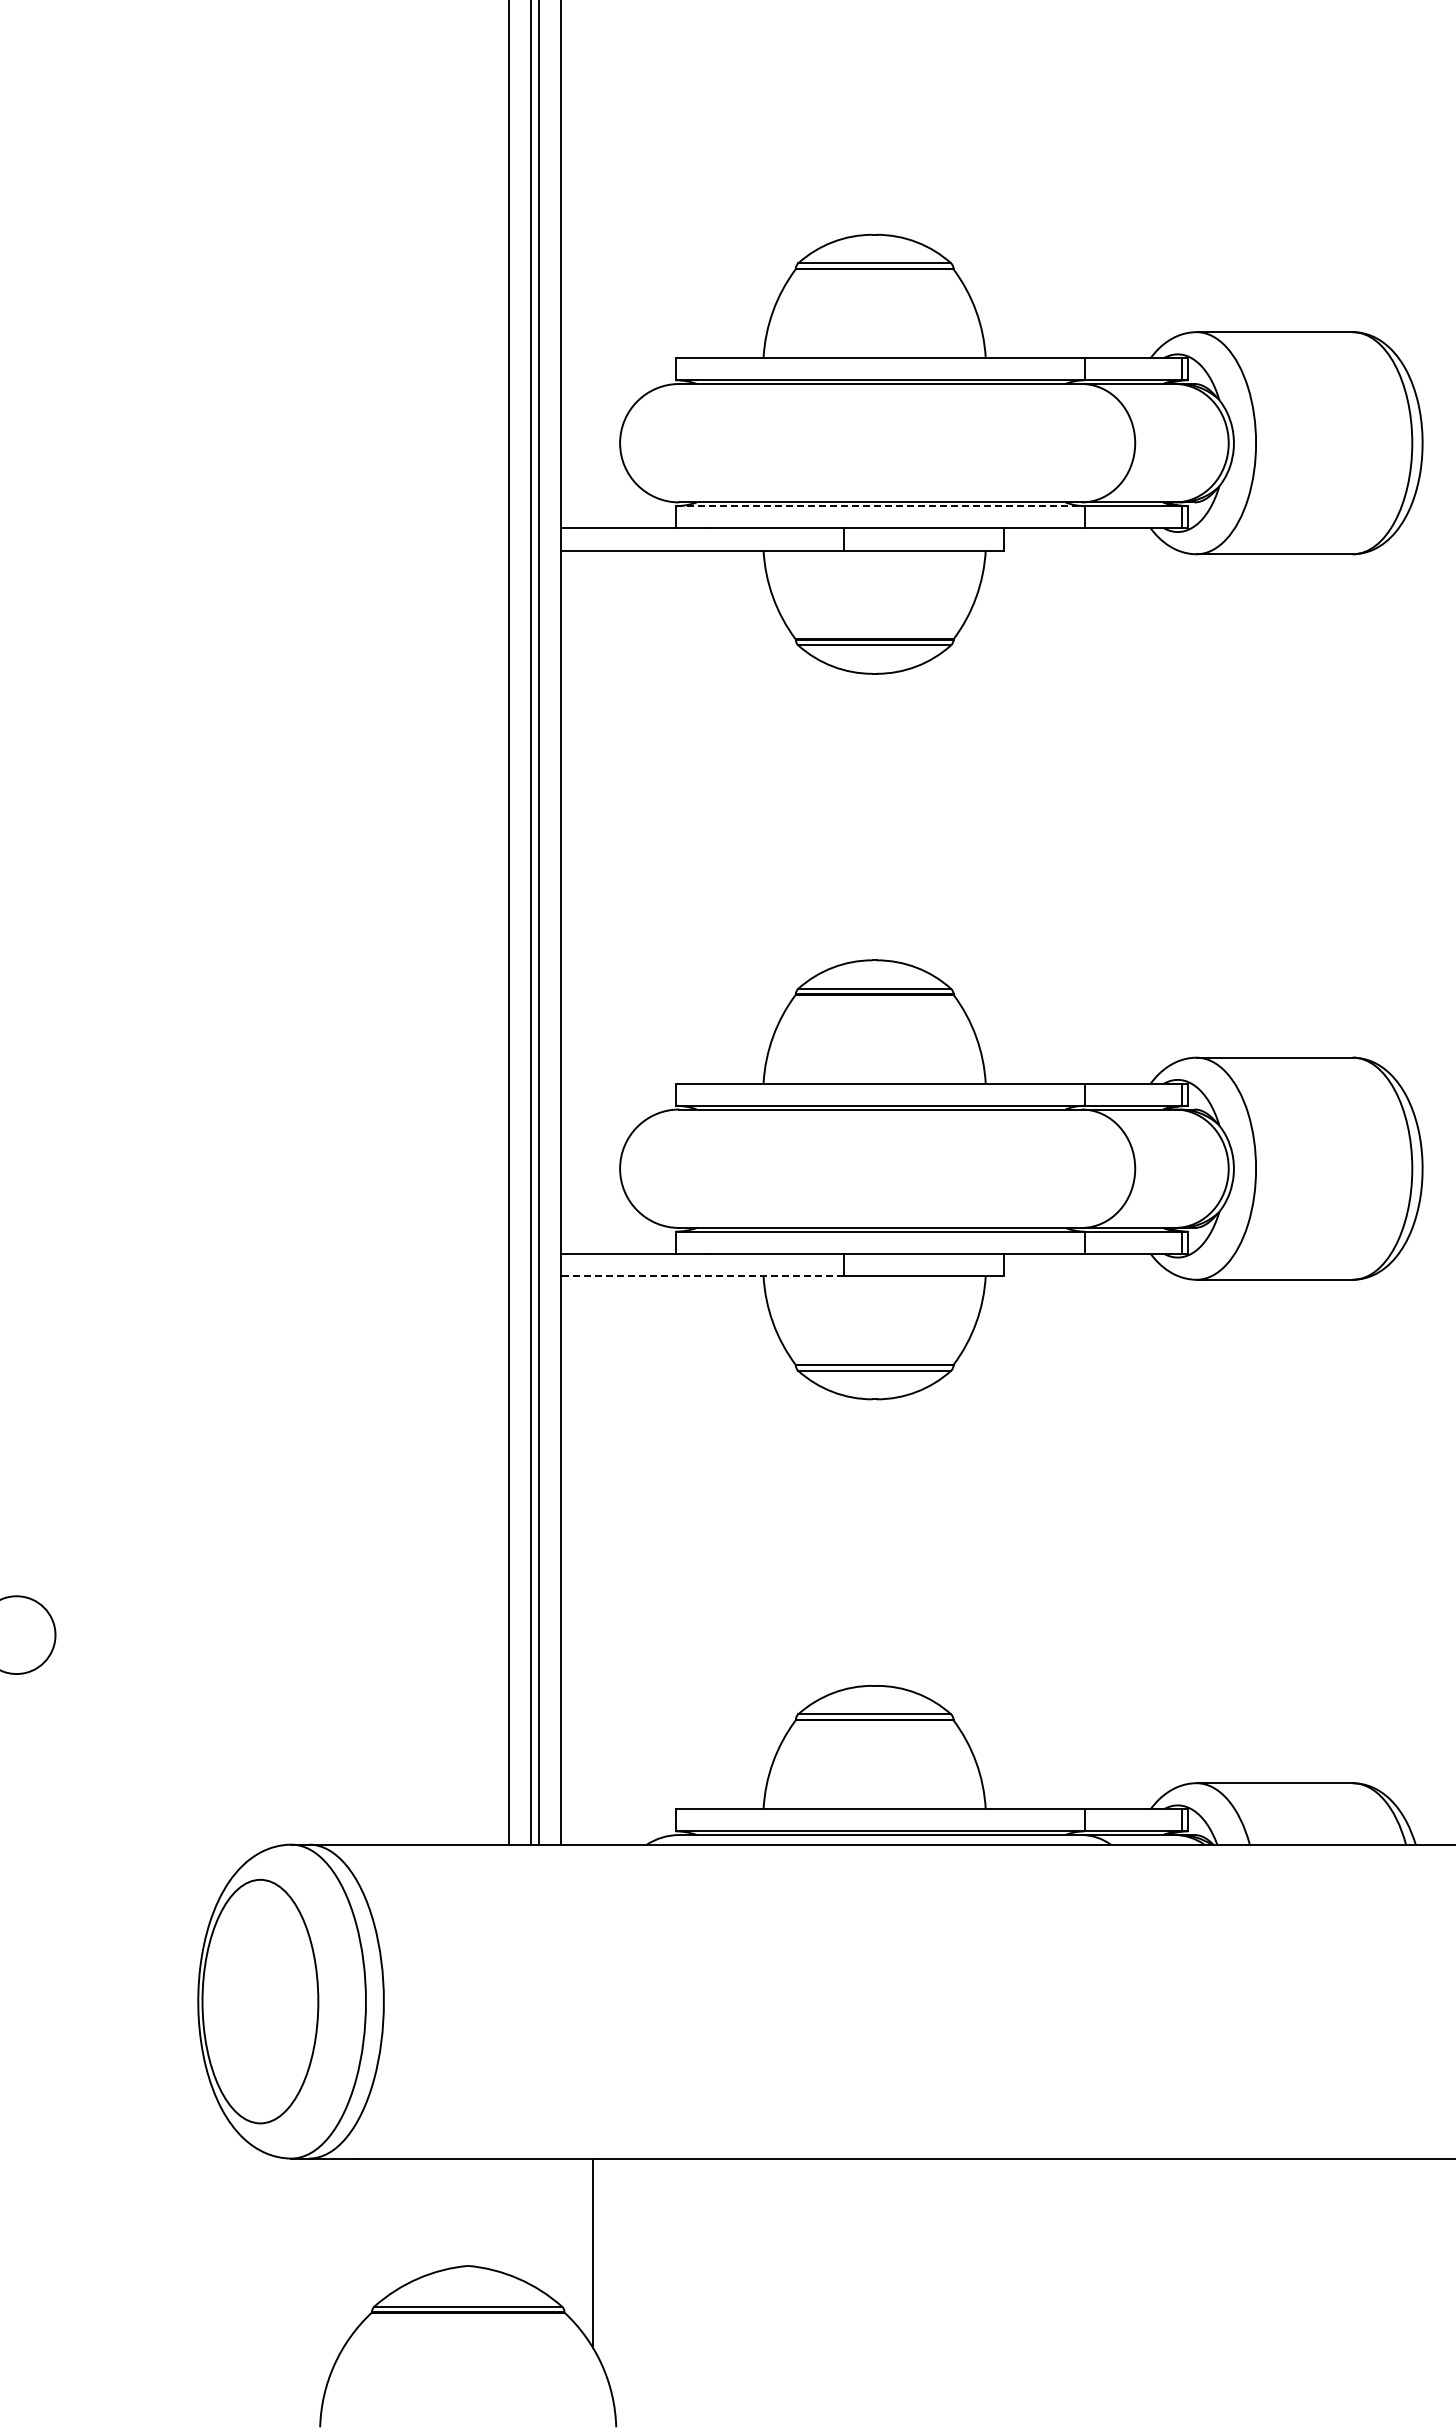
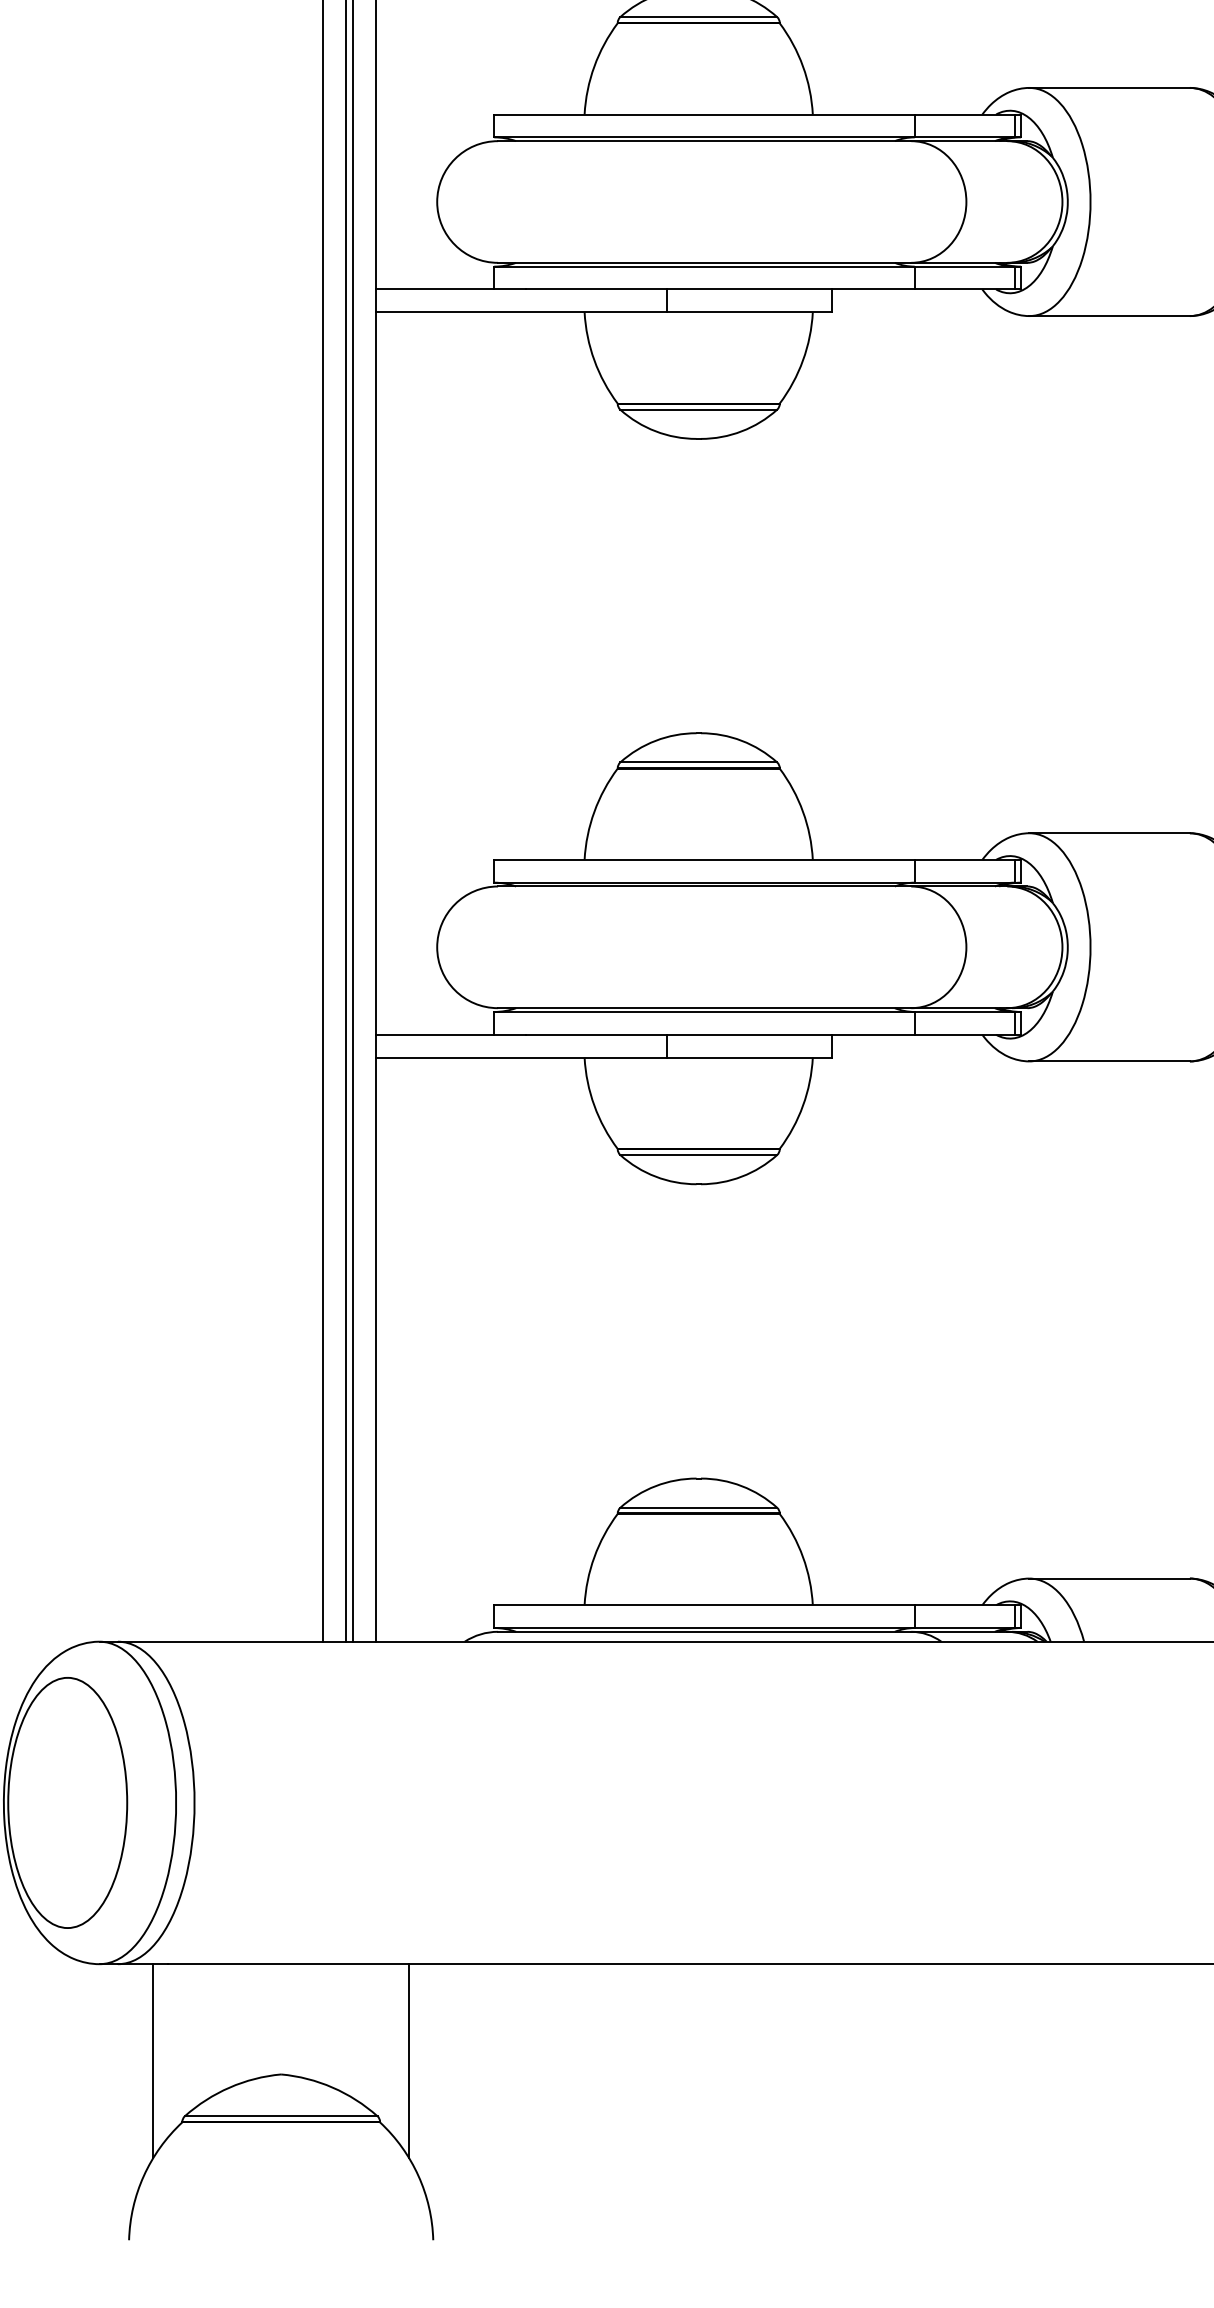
line: (880, 506) -> (704, 267), dashed -> solid
line: (701, 1276) -> (520, 1058), dashed -> solid
line: (343, 2252) -> (153, 2060), added

